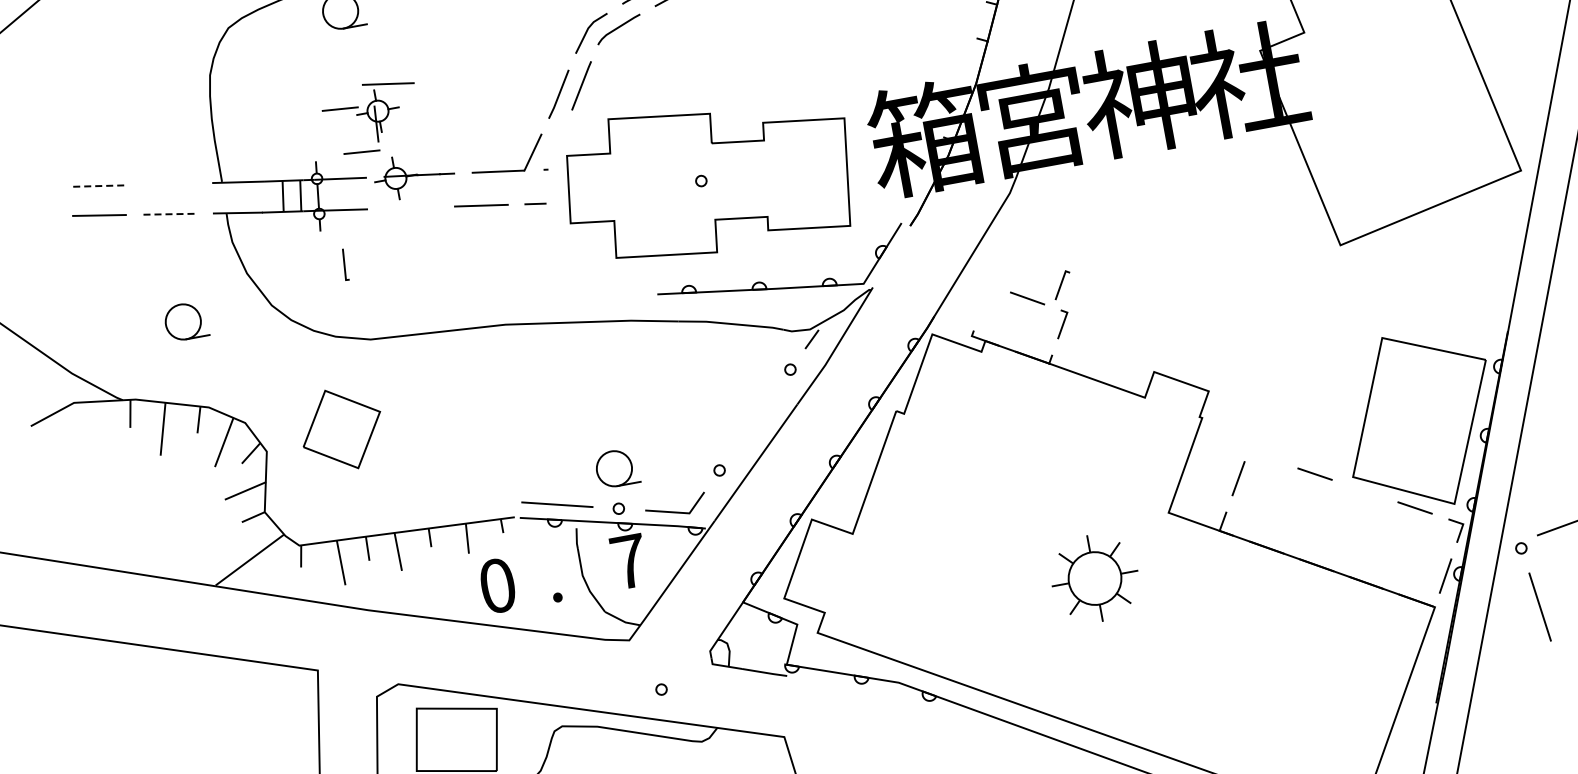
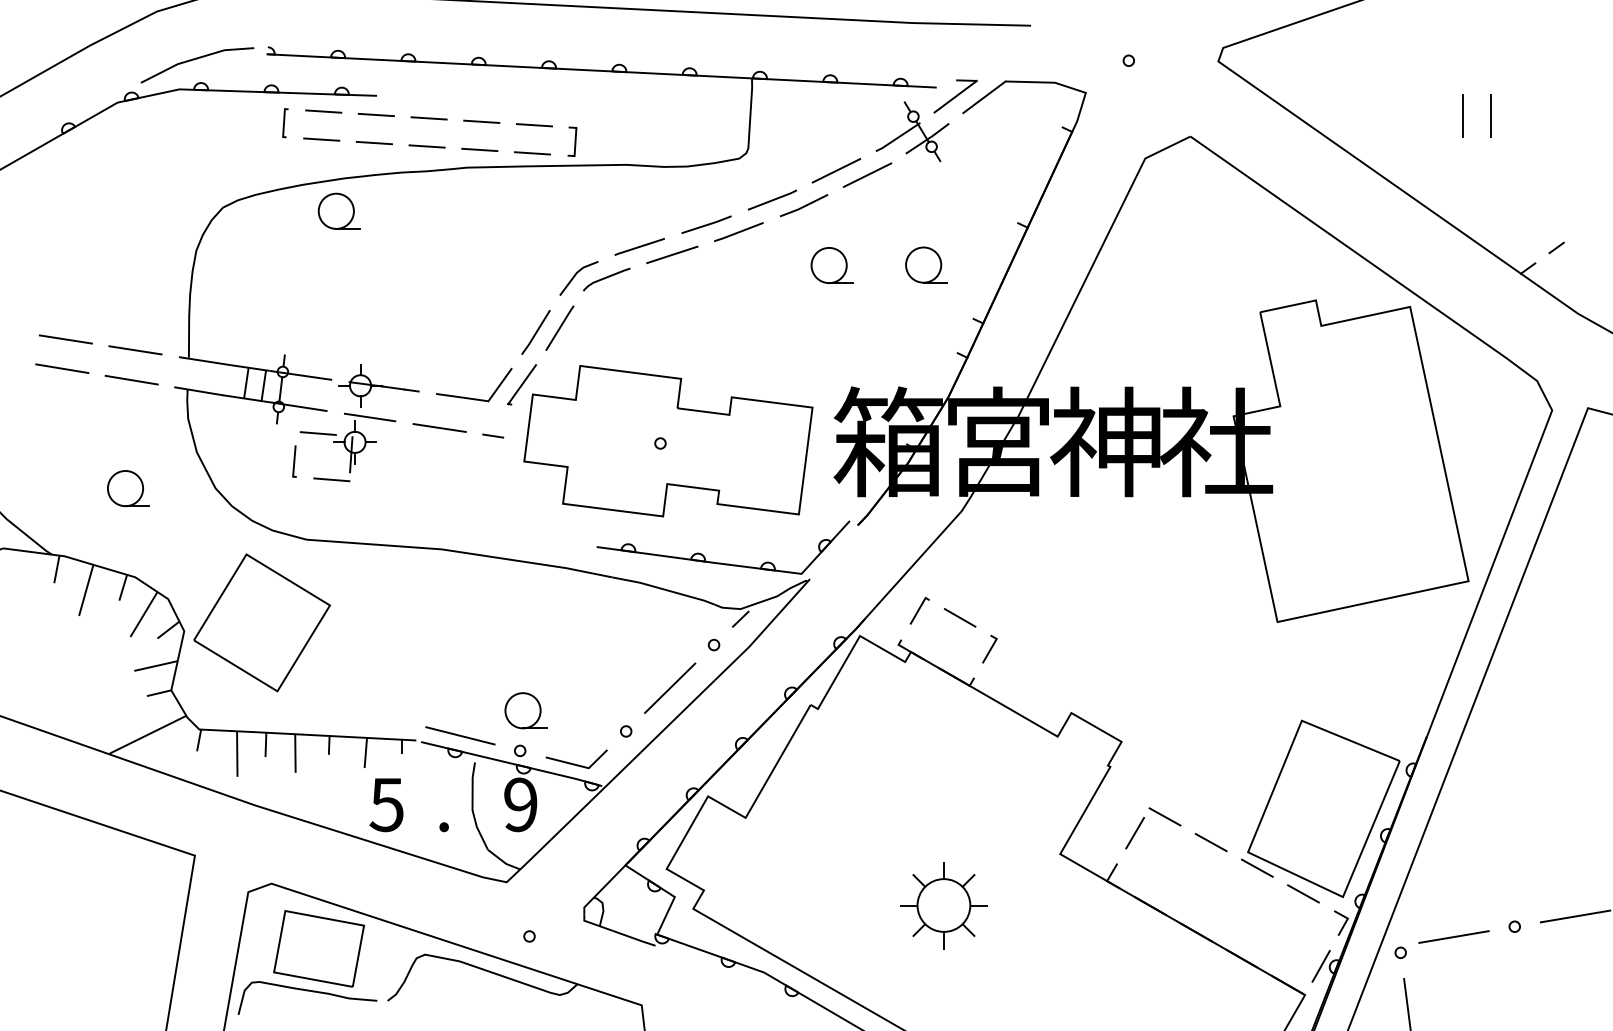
part: (371, 117) -> (347, 447), moved
line: (554, 147) -> (522, 384), added
line: (168, 184) -> (135, 350), added
line: (97, 186) -> (65, 339), dashed -> solid
line: (170, 214) -> (132, 380), dashed -> solid
line: (1062, 284) -> (919, 610), moved
line: (755, 419) -> (670, 687), added
part: (341, 429) -> (261, 622), size x1.67
line: (1264, 456) -> (1164, 816), added
line: (1364, 490) -> (1256, 867), added
text: (628, 561) -> (520, 804), 7 -> 9
part: (1094, 578) -> (943, 905), moved
text: (497, 585) -> (386, 804), 0 -> 5

